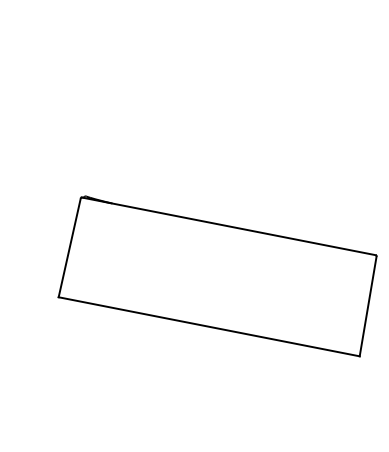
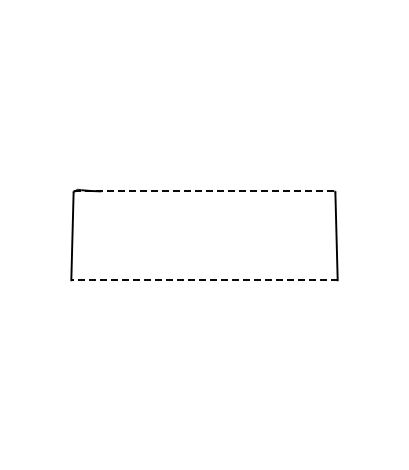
line: (227, 226) -> (203, 191), solid -> dashed
line: (209, 327) -> (204, 280), solid -> dashed

